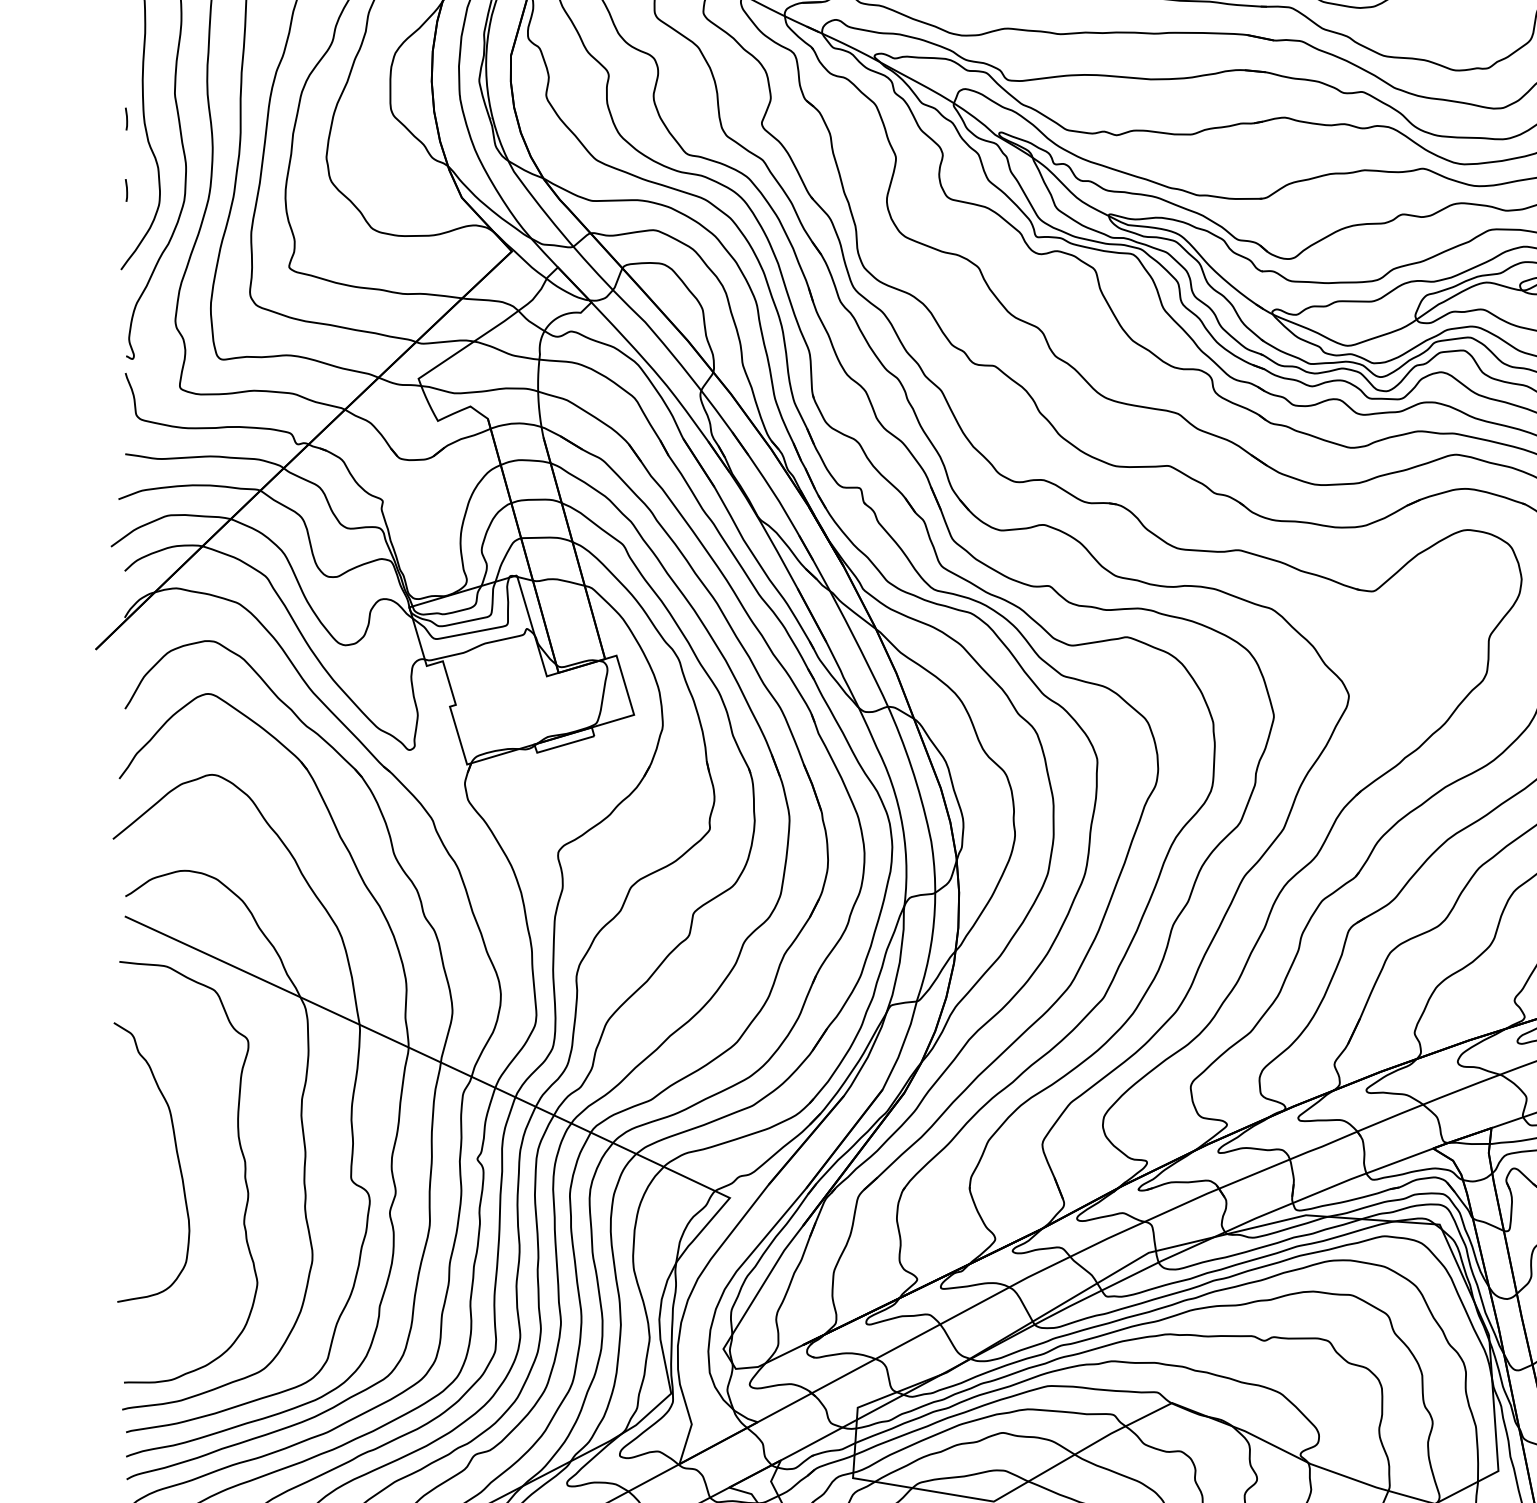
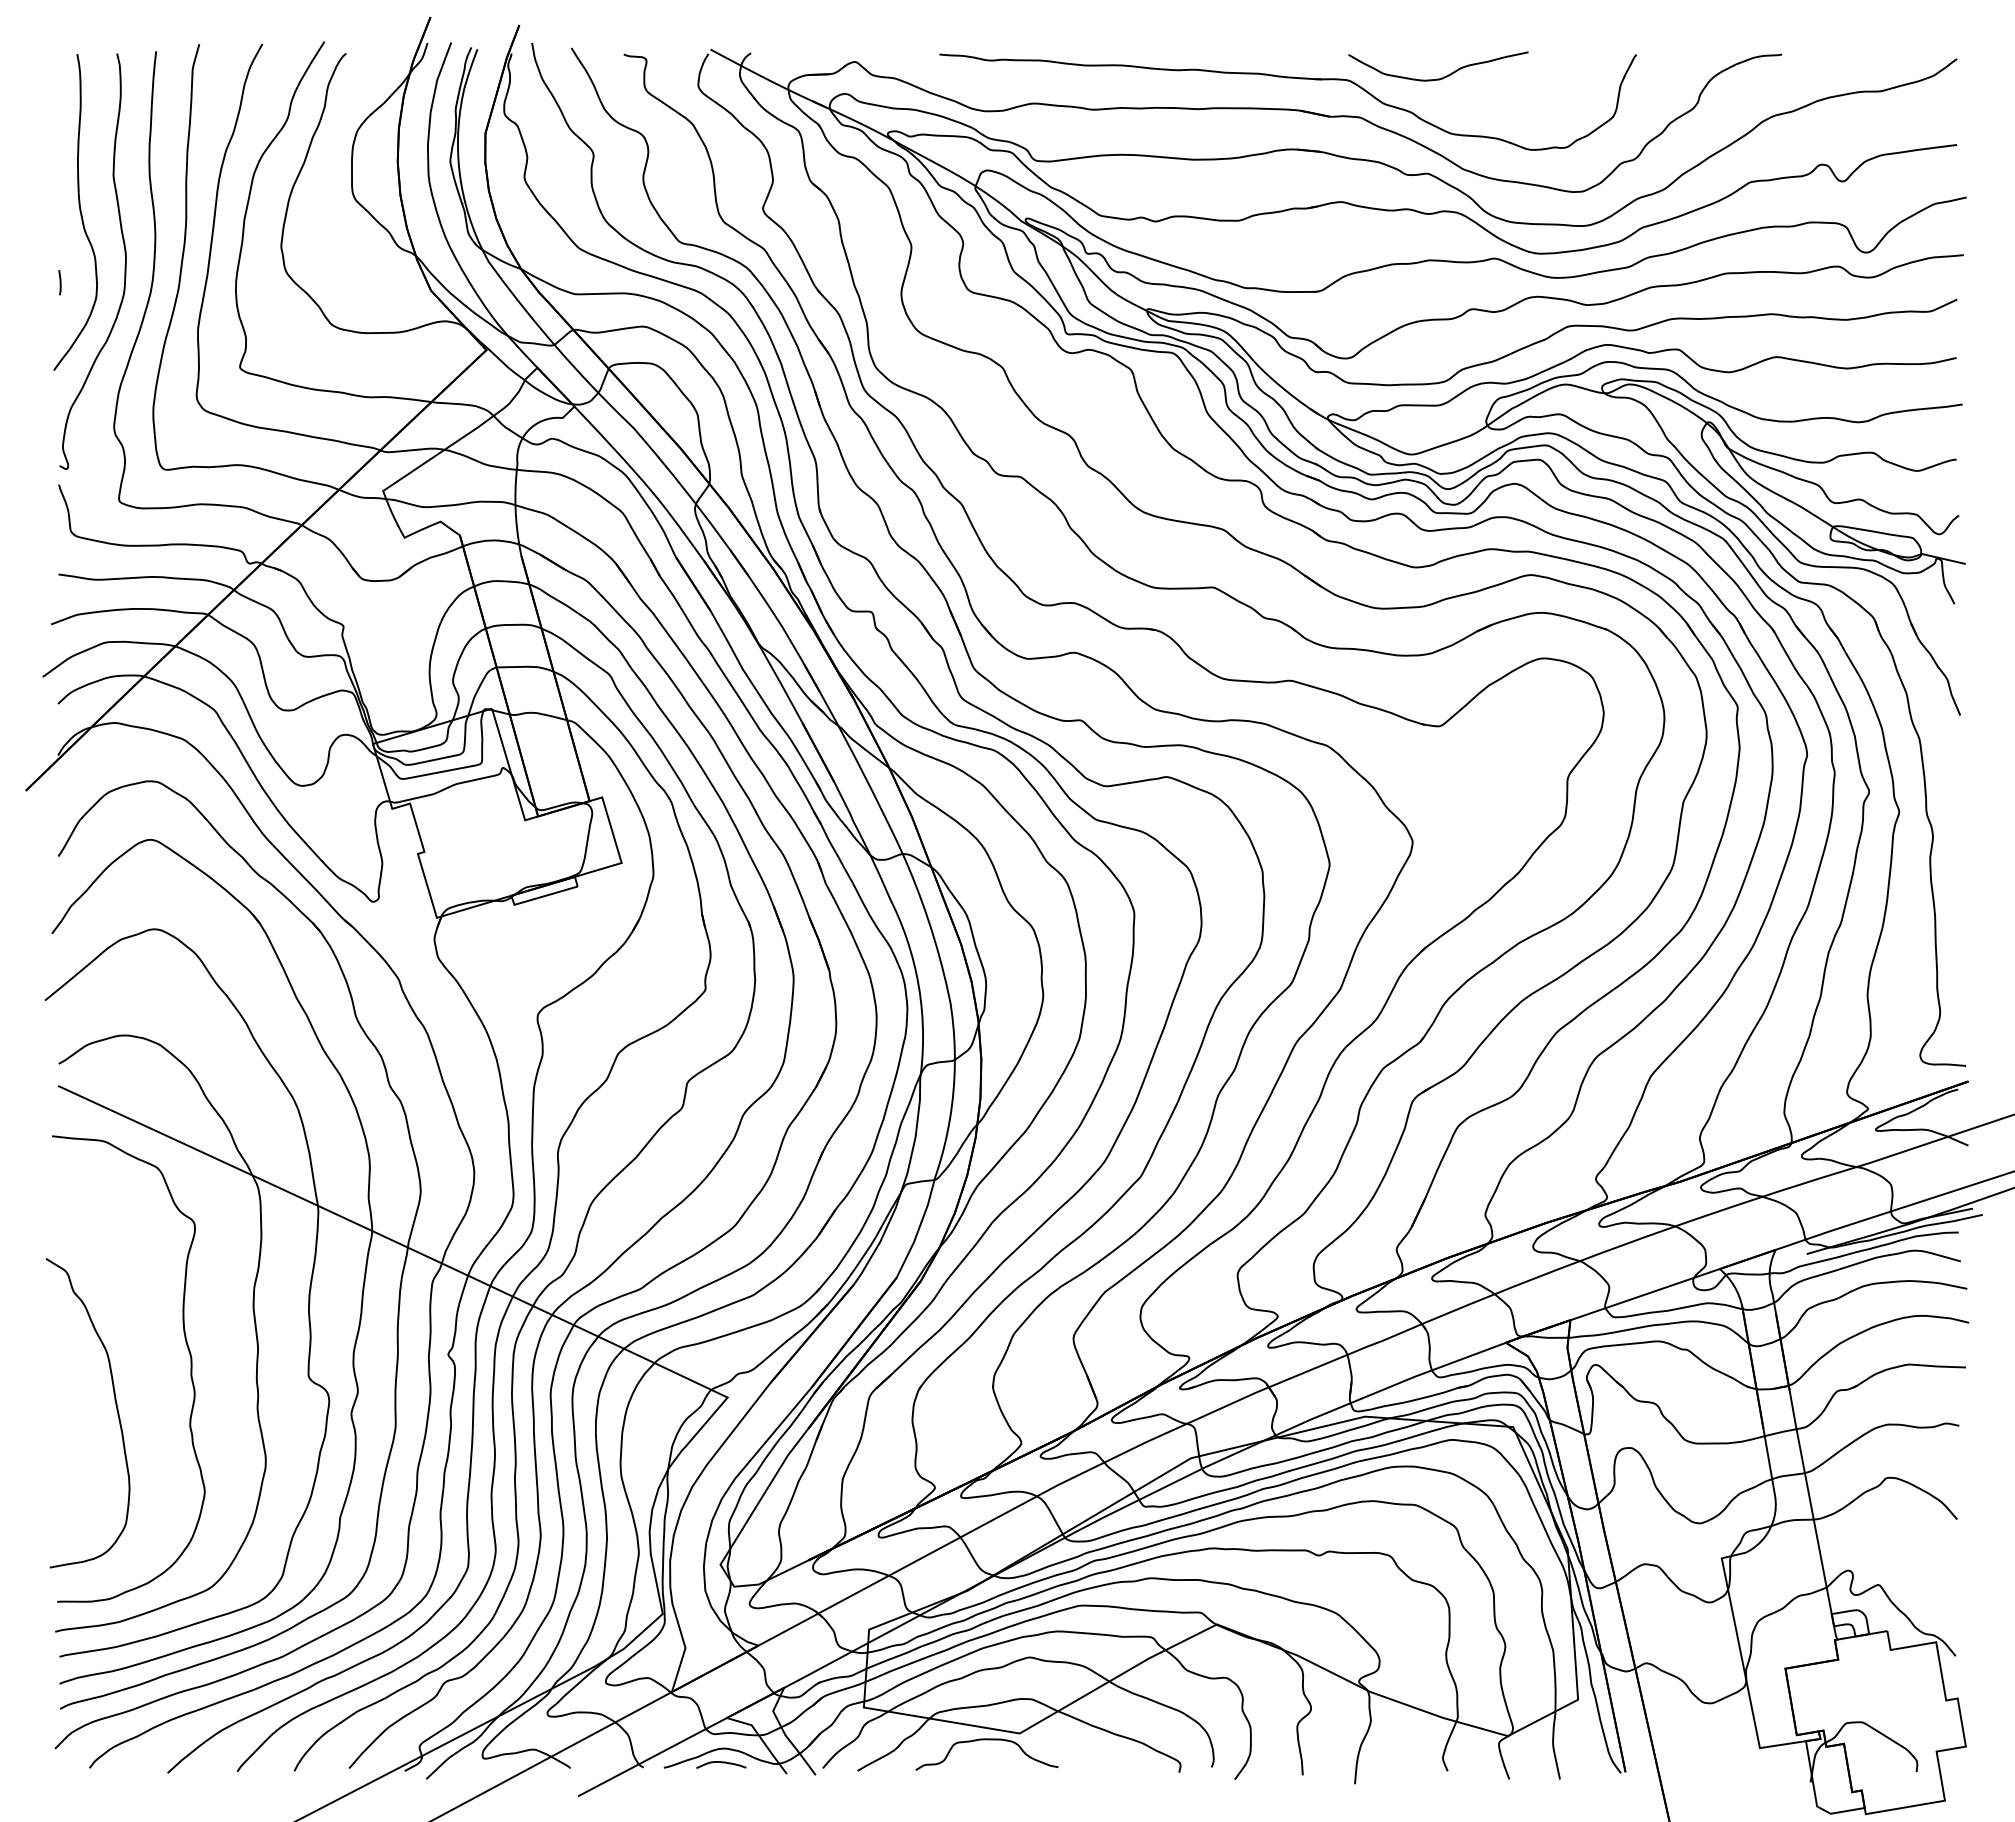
line: (126, 118) -> (59, 203), removed
curve: (176, 1155) -> (115, 1405), moved

